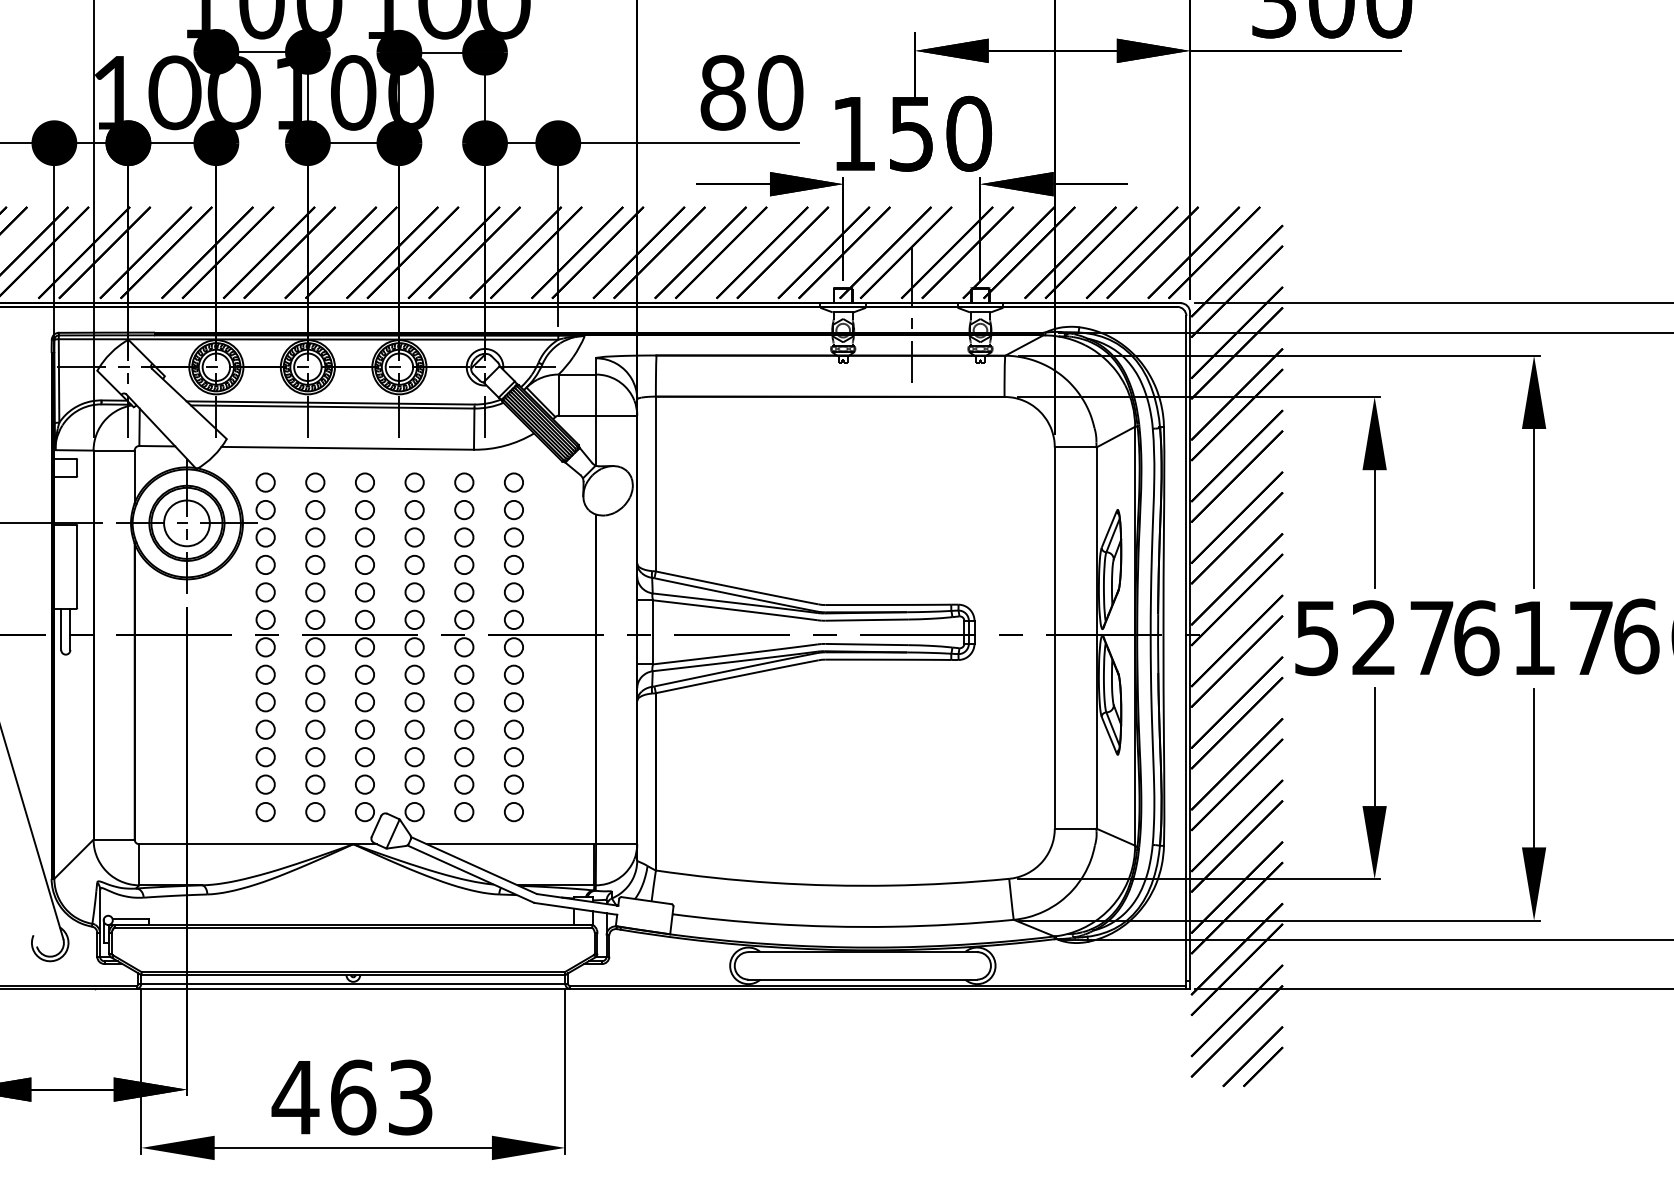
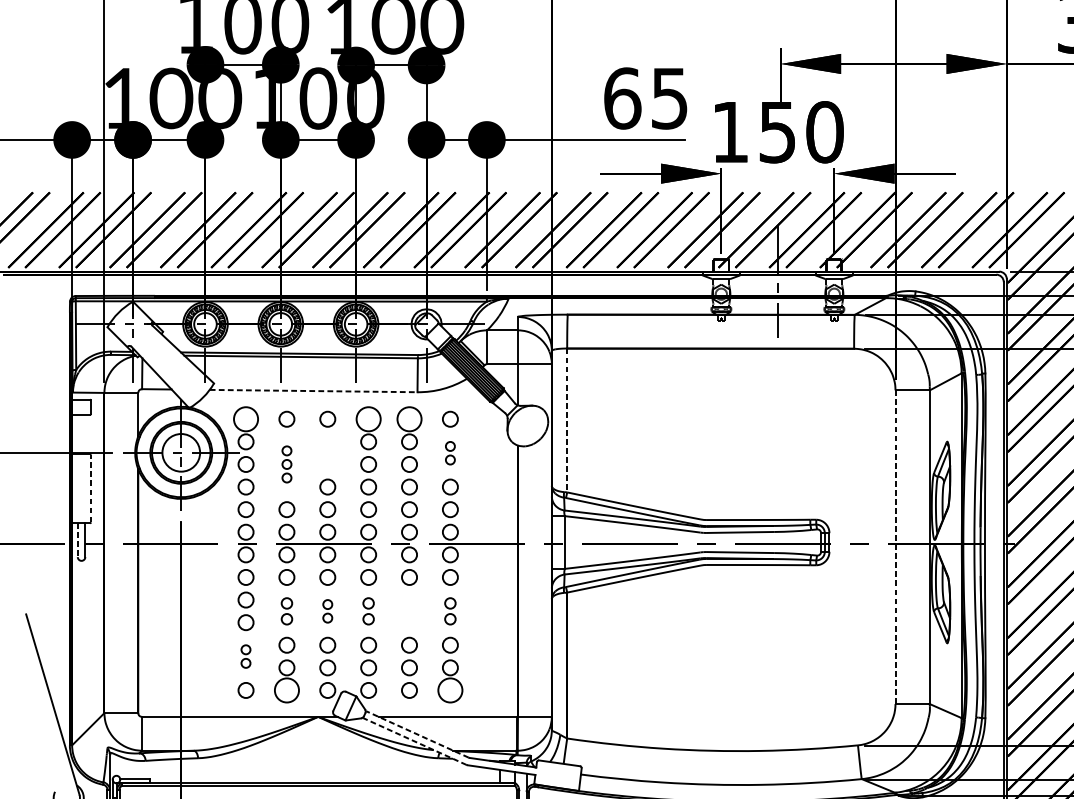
text: (751, 92) -> (645, 98), 80 -> 65
line: (348, 448) -> (314, 391), solid -> dashed
circle: (265, 482) -> (245, 419), size x1.6
circle: (414, 482) -> (368, 419), size x1.6
circle: (464, 482) -> (409, 419), size x1.6
line: (655, 484) -> (566, 420), solid -> dashed
part: (364, 523) -> (327, 452), removed
part: (513, 523) -> (450, 452), size x0.6
part: (315, 537) -> (287, 464), size x0.6
line: (77, 566) -> (91, 488), solid -> dashed
line: (61, 629) -> (78, 540), solid -> dashed
line: (1054, 638) -> (895, 547), solid -> dashed
part: (315, 715) -> (287, 610), size x0.7
part: (364, 715) -> (327, 610), size x0.6
part: (414, 715) -> (368, 610), size x0.7
part: (464, 715) -> (409, 610), removed
part: (513, 715) -> (450, 610), size x0.7
part: (265, 770) -> (245, 656), size x0.6
circle: (315, 811) -> (287, 689), size x1.6
circle: (513, 811) -> (450, 689), size x1.6
line: (473, 865) -> (417, 734), solid -> dashed
line: (470, 874) -> (414, 741), solid -> dashed

